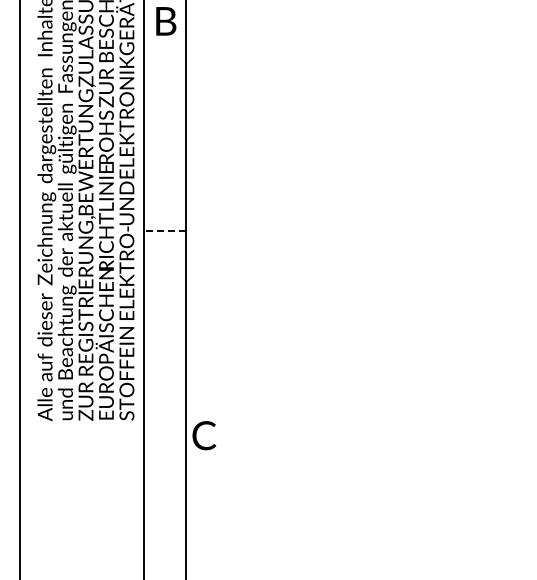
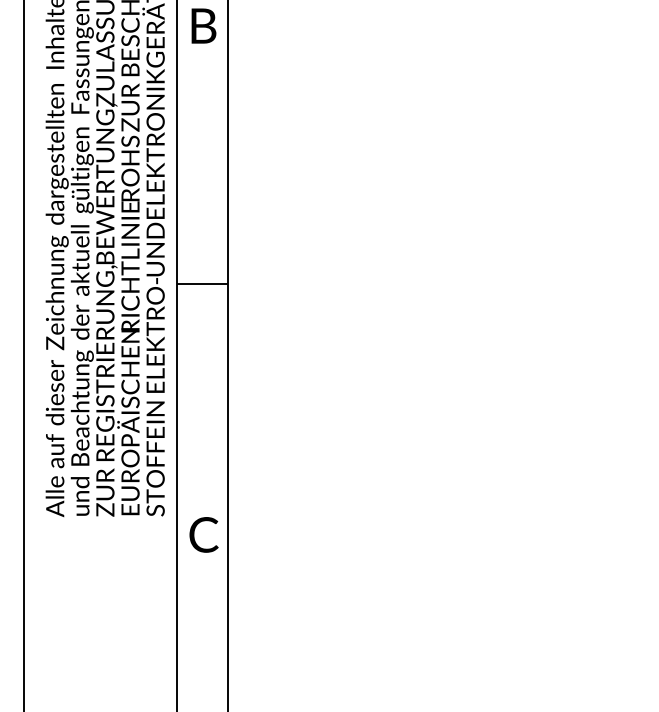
line: (164, 230) -> (201, 282), dashed -> solid
text: (203, 435) -> (203, 534), moved

